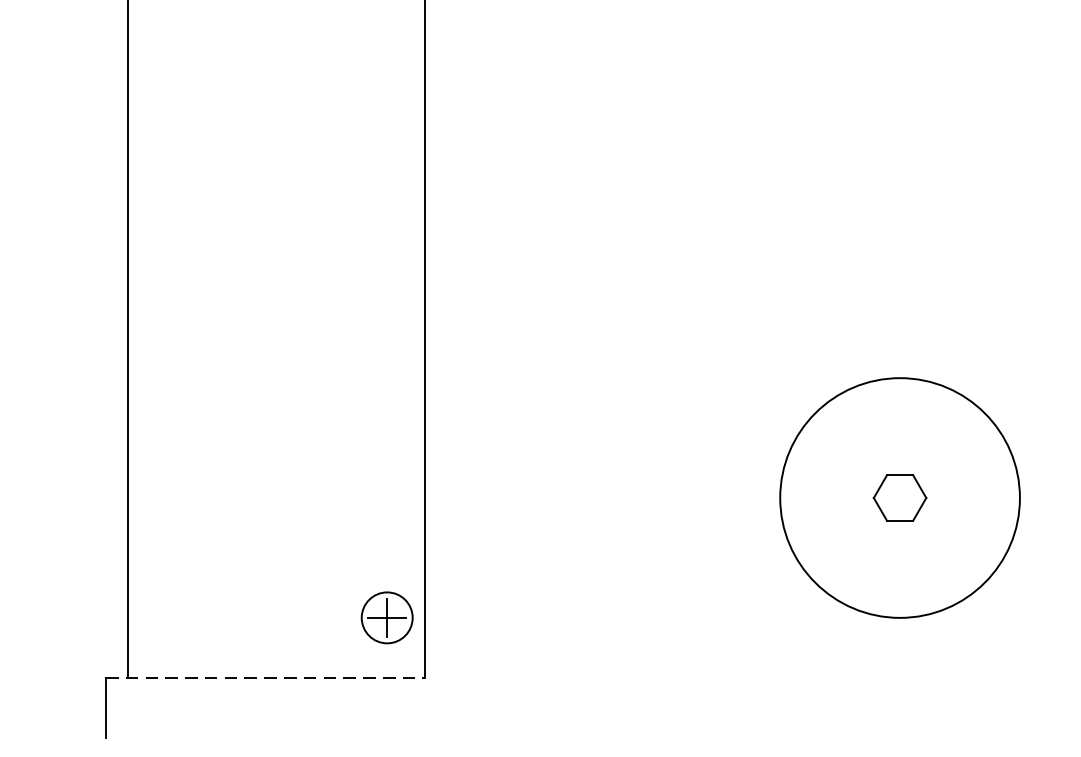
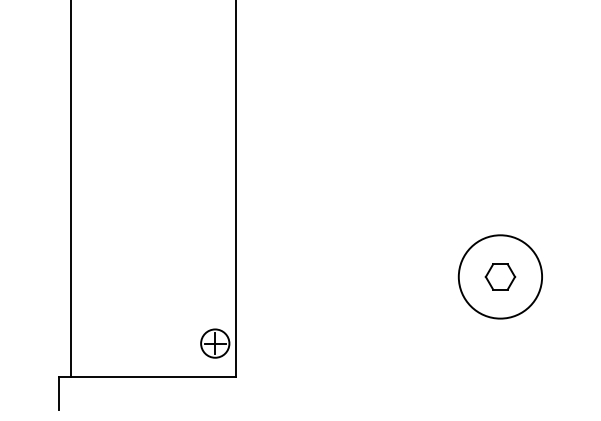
circle: (900, 497) -> (500, 276), size x0.62
line: (265, 677) -> (147, 376), dashed -> solid

